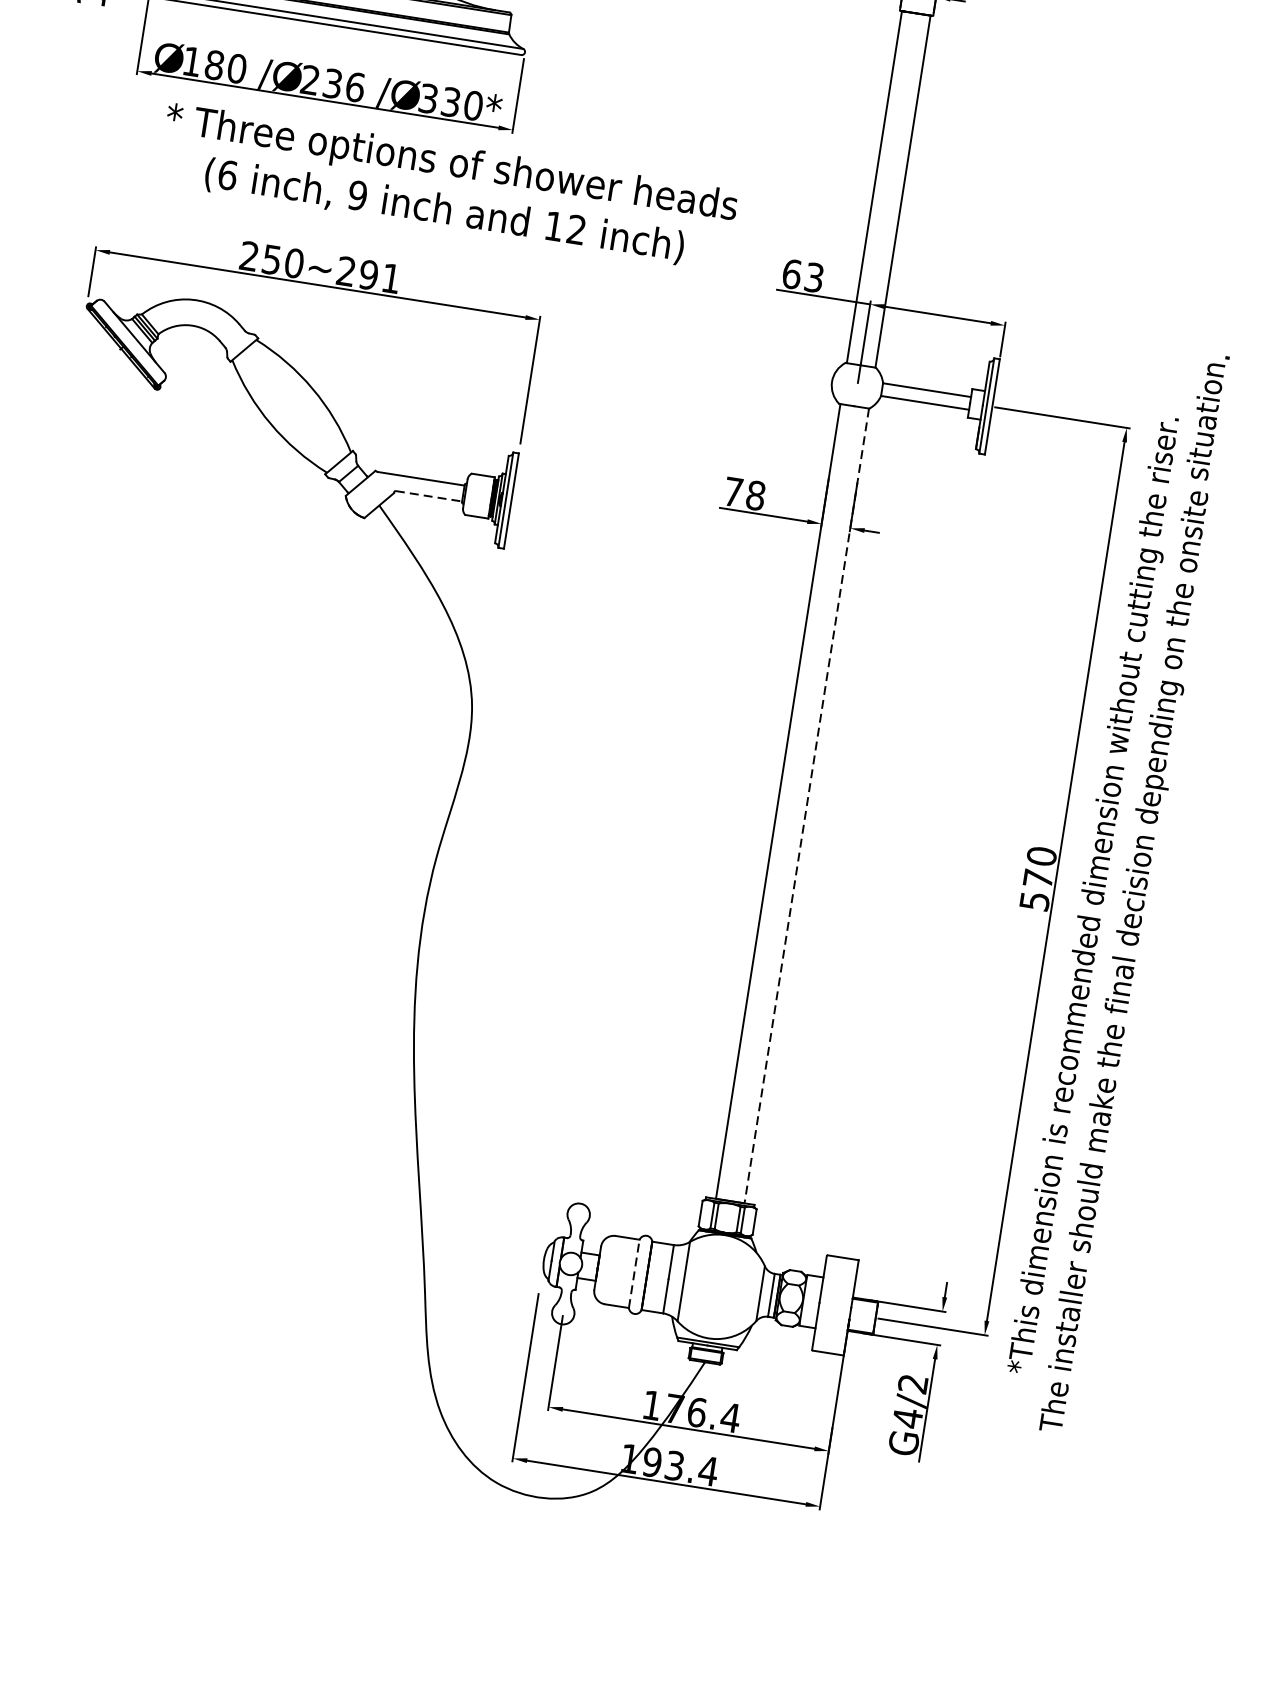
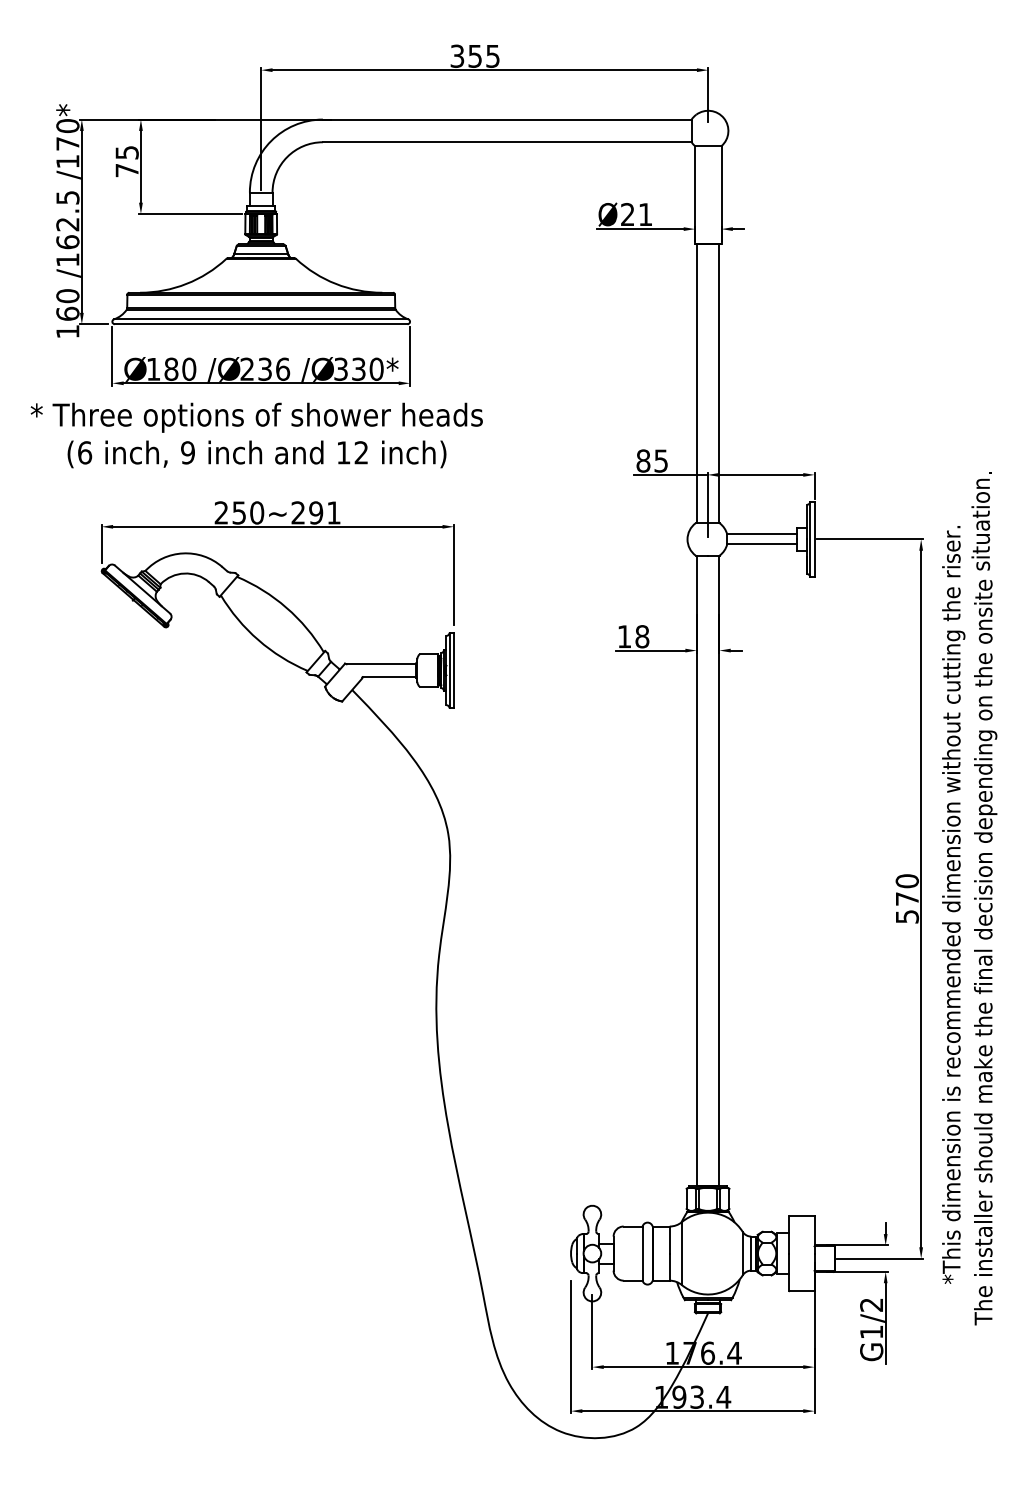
text: (447, 187) -> (256, 435), moved
text: (802, 275) -> (651, 460), 63 -> 85
text: (733, 491) -> (624, 636), 78 -> 18
line: (430, 496) -> (390, 676), dashed -> solid
line: (806, 805) -> (719, 870), dashed -> solid
line: (634, 1273) -> (642, 1253), dashed -> solid
text: (907, 1417) -> (871, 1331), G4/2 -> G1/2

